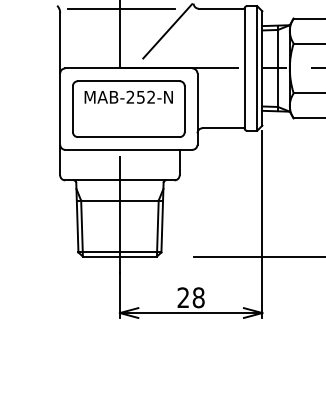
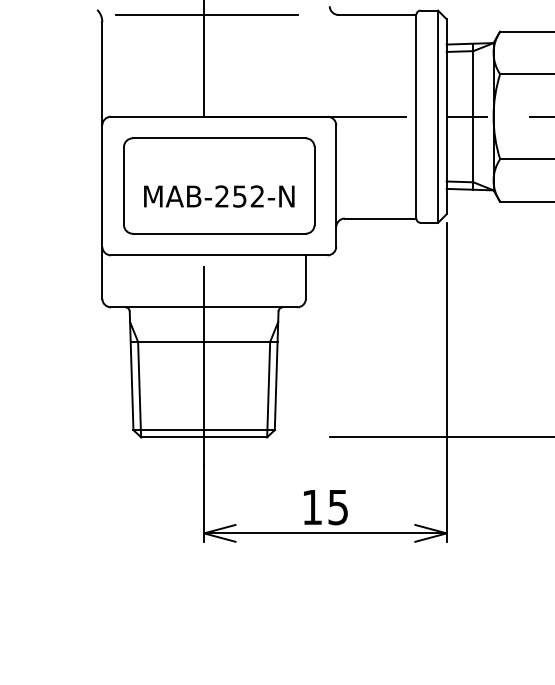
line: (167, 31) -> (285, 53), removed
text: (128, 96) -> (218, 195), moved
text: (190, 297) -> (324, 506), 28 -> 15

